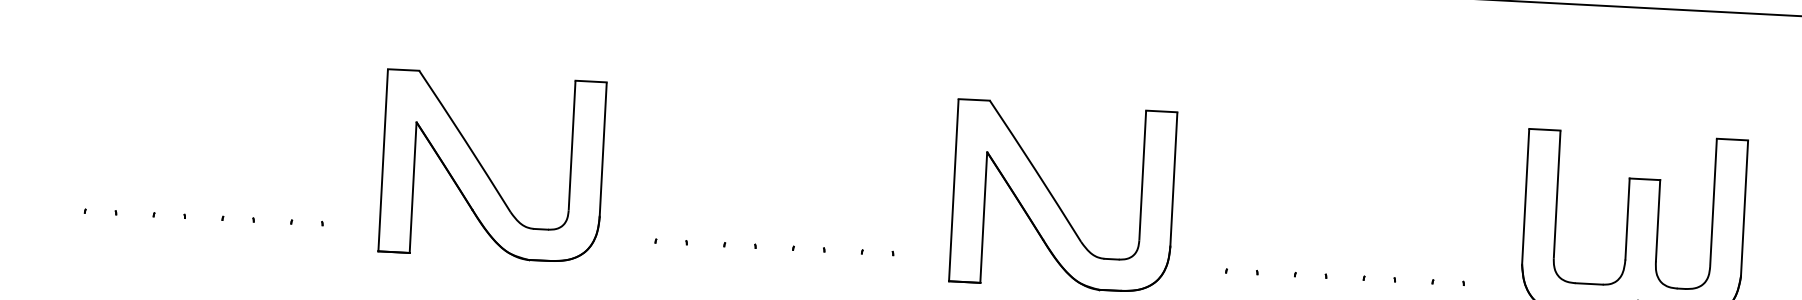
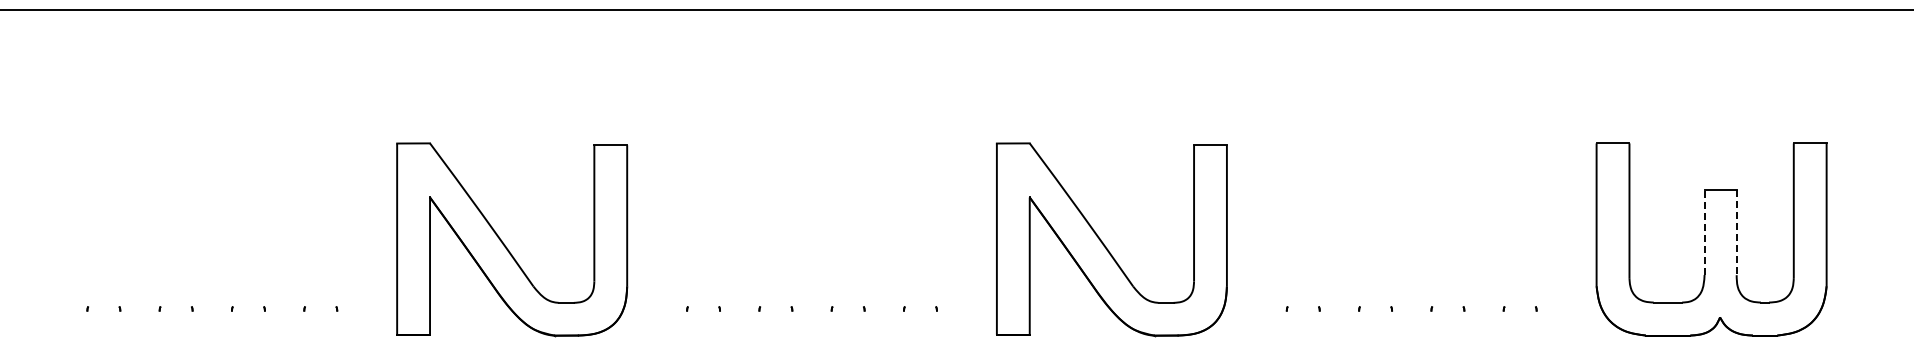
line: (1627, 219) -> (1704, 232), solid -> dashed
line: (1657, 220) -> (1736, 232), solid -> dashed

